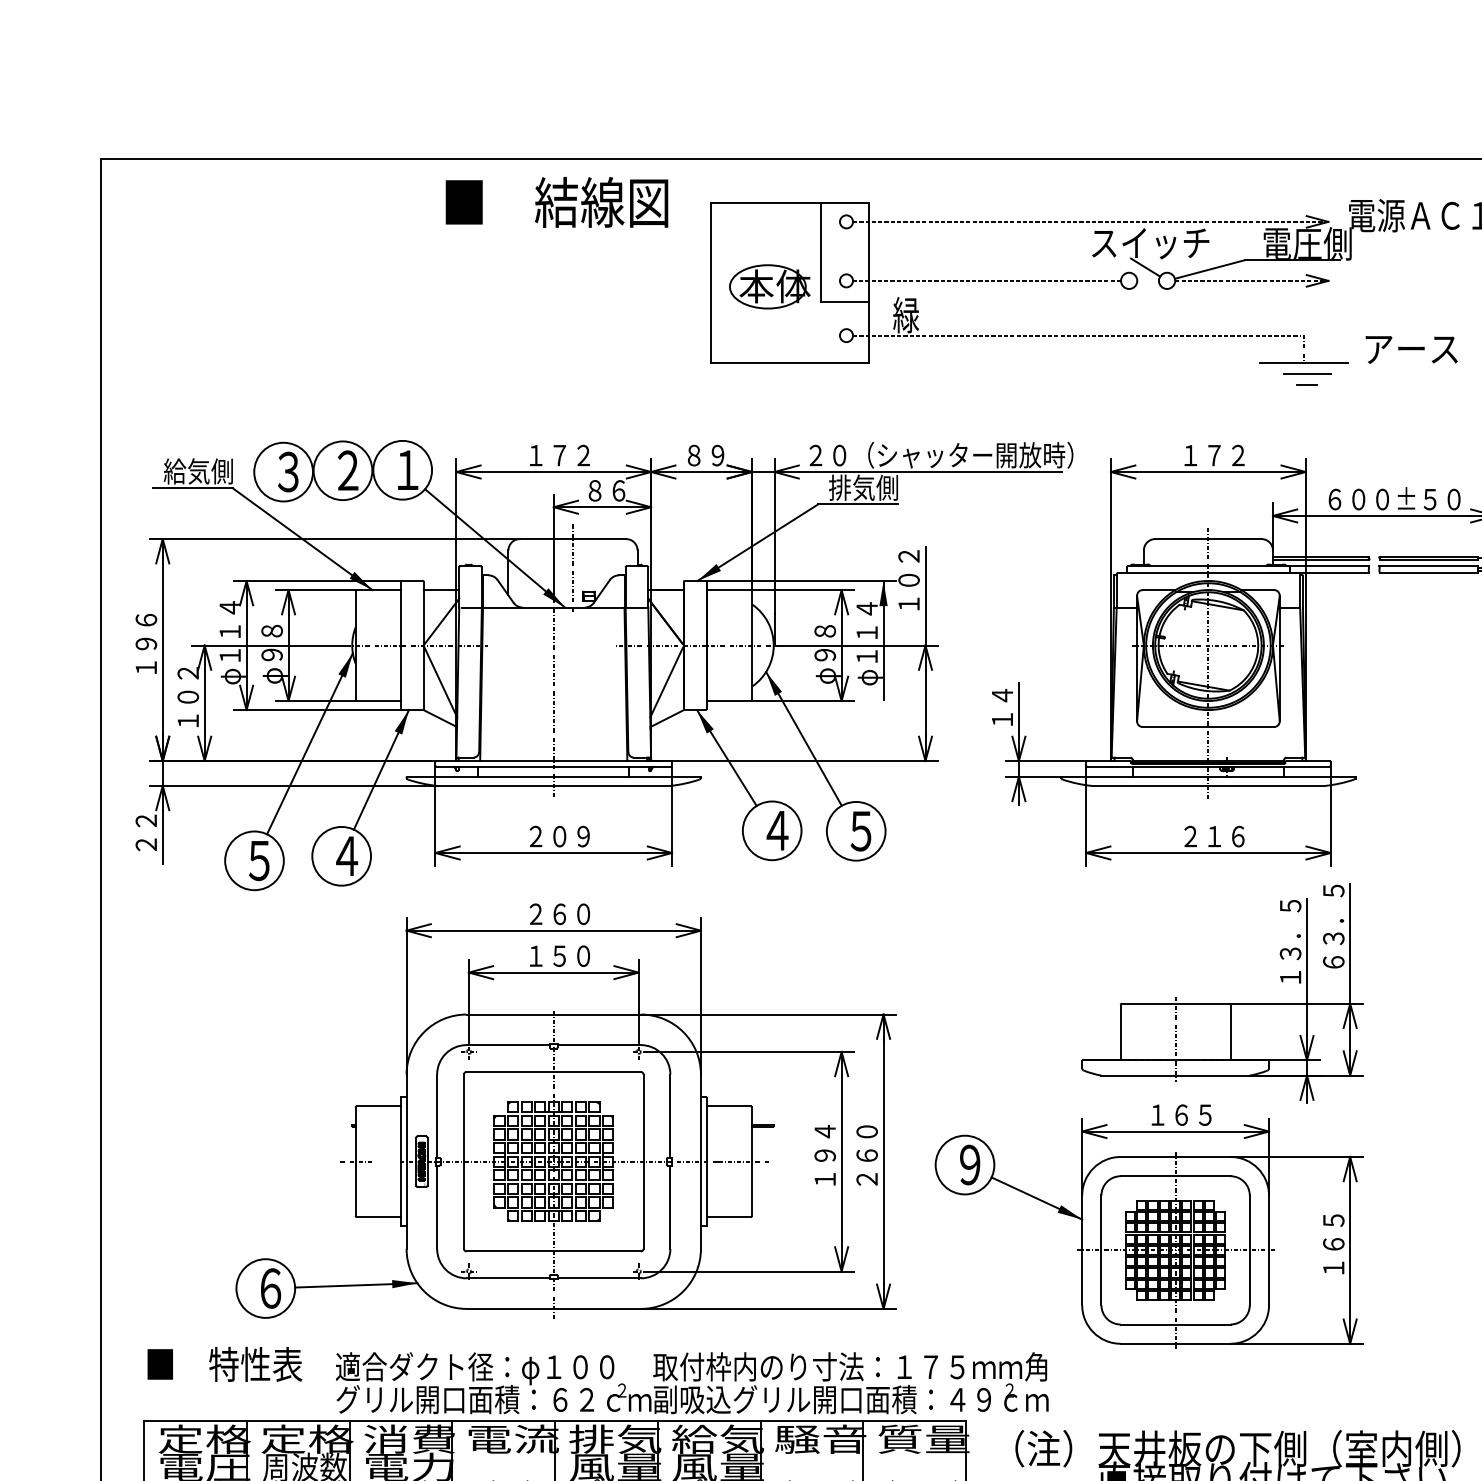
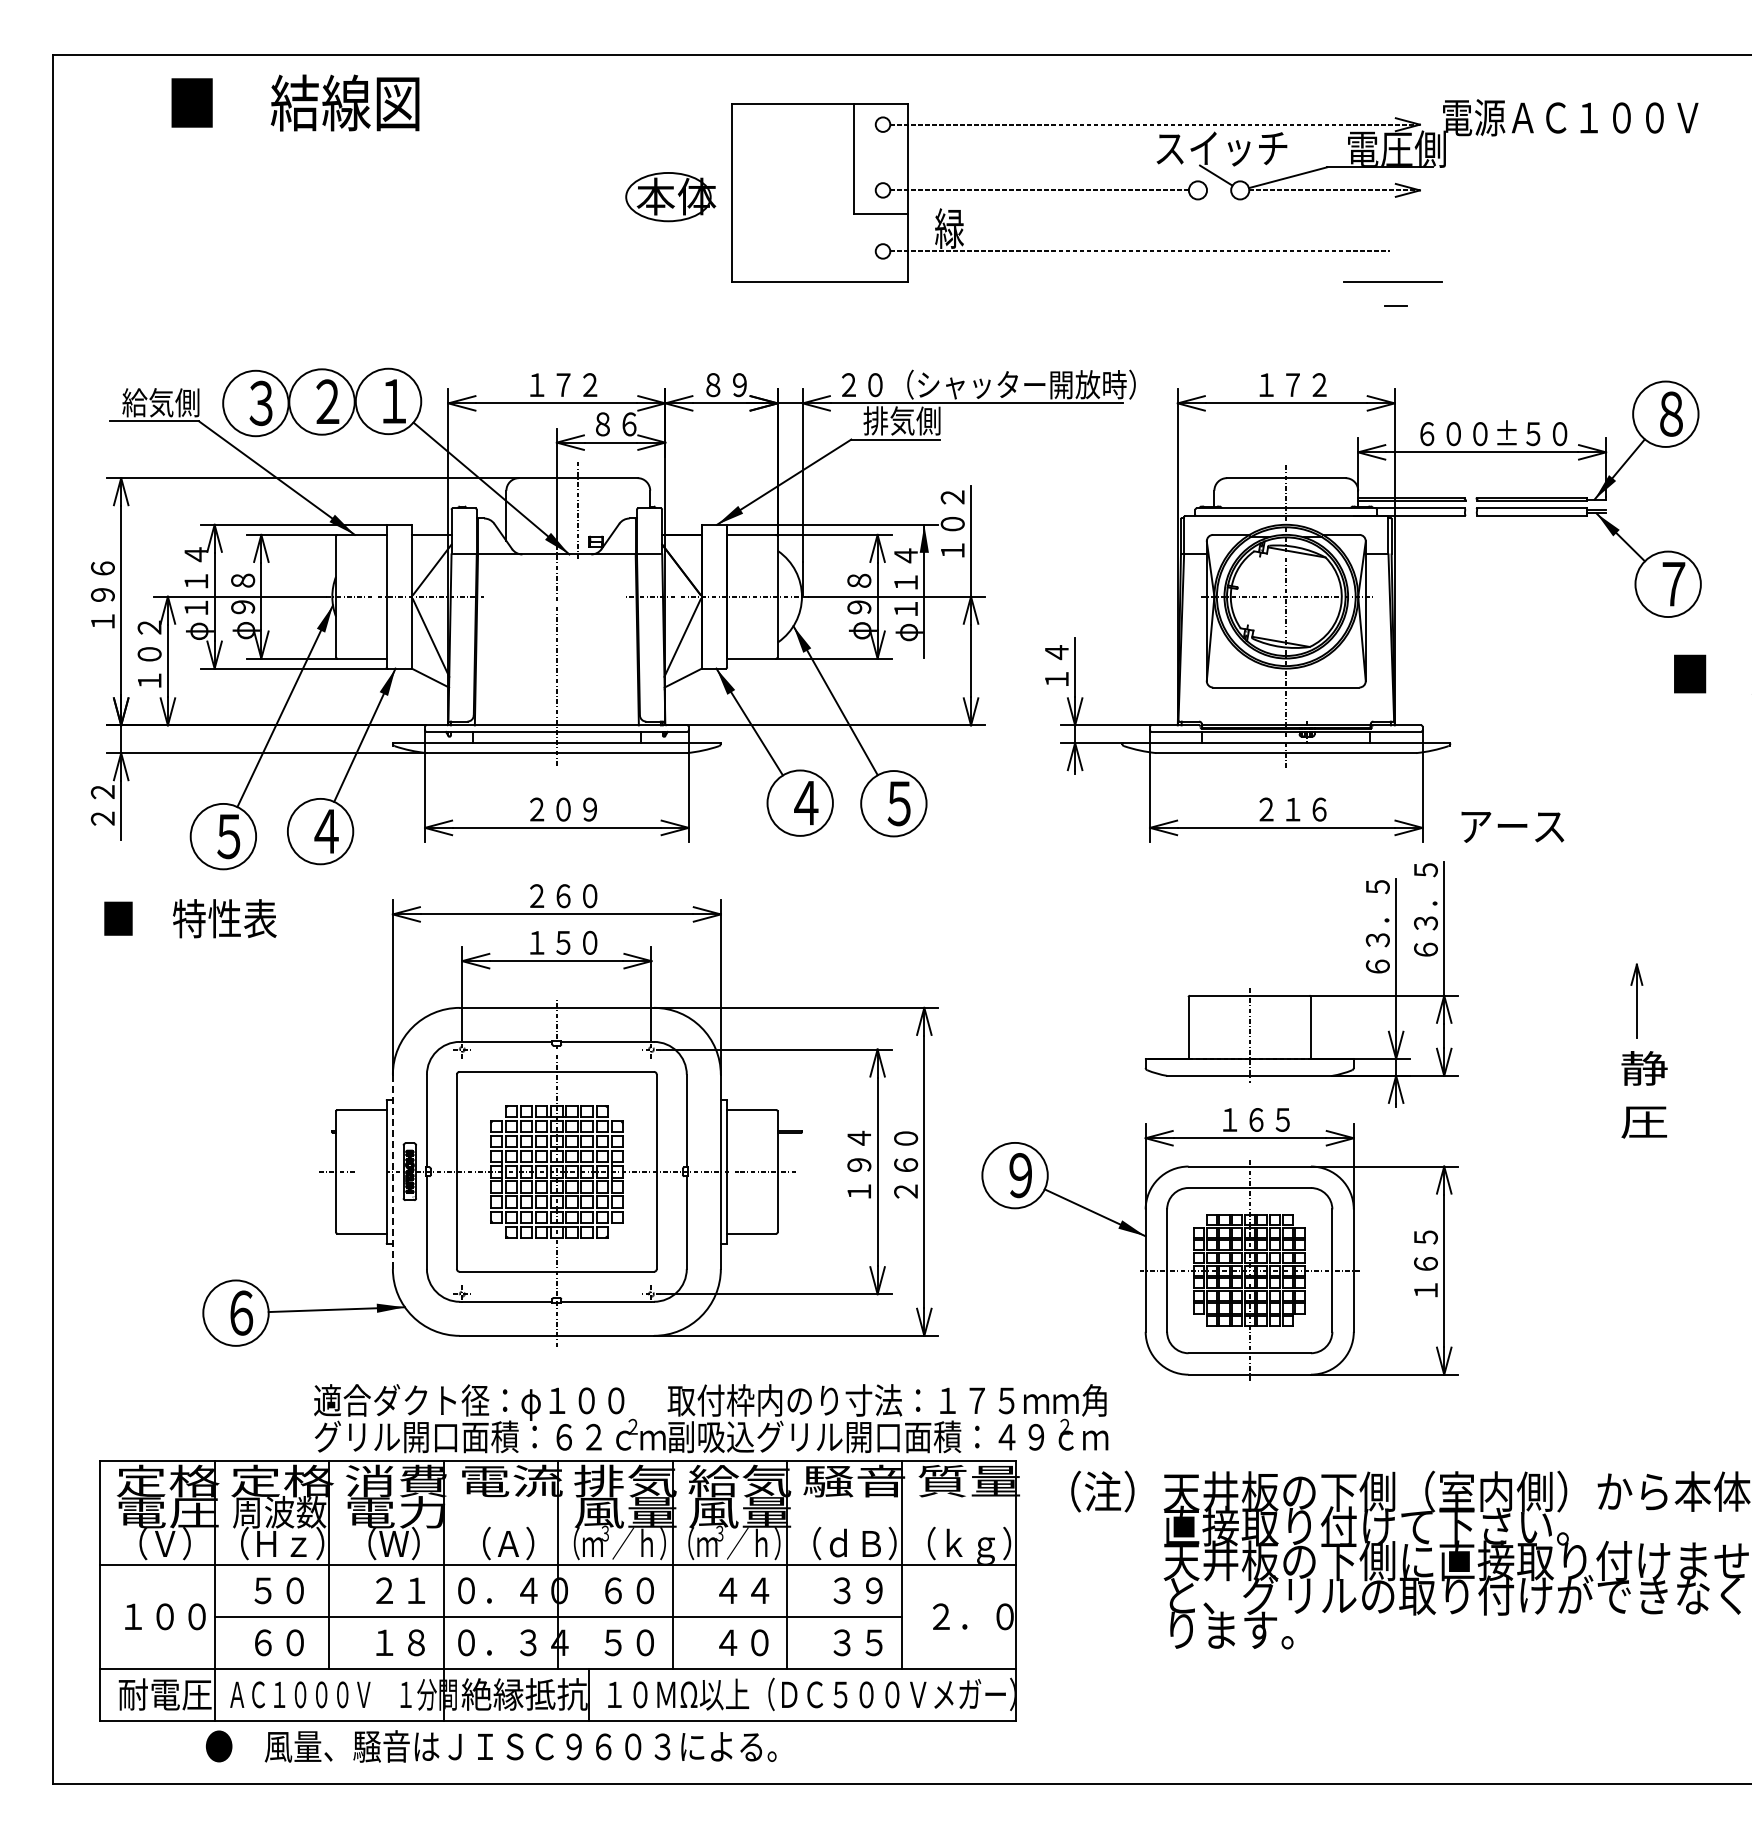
text: (557, 201) -> (295, 102), moved
part: (769, 287) -> (670, 197), moved
line: (1303, 348) -> (1392, 265), removed
text: (1411, 349) -> (1512, 826), moved
line: (1307, 374) -> (1396, 294), removed
text: (1290, 977) -> (1377, 966), １３．５ -> ６３．５
line: (406, 1161) -> (392, 1171), solid -> dashed
text: (224, 1364) -> (190, 918), moved

